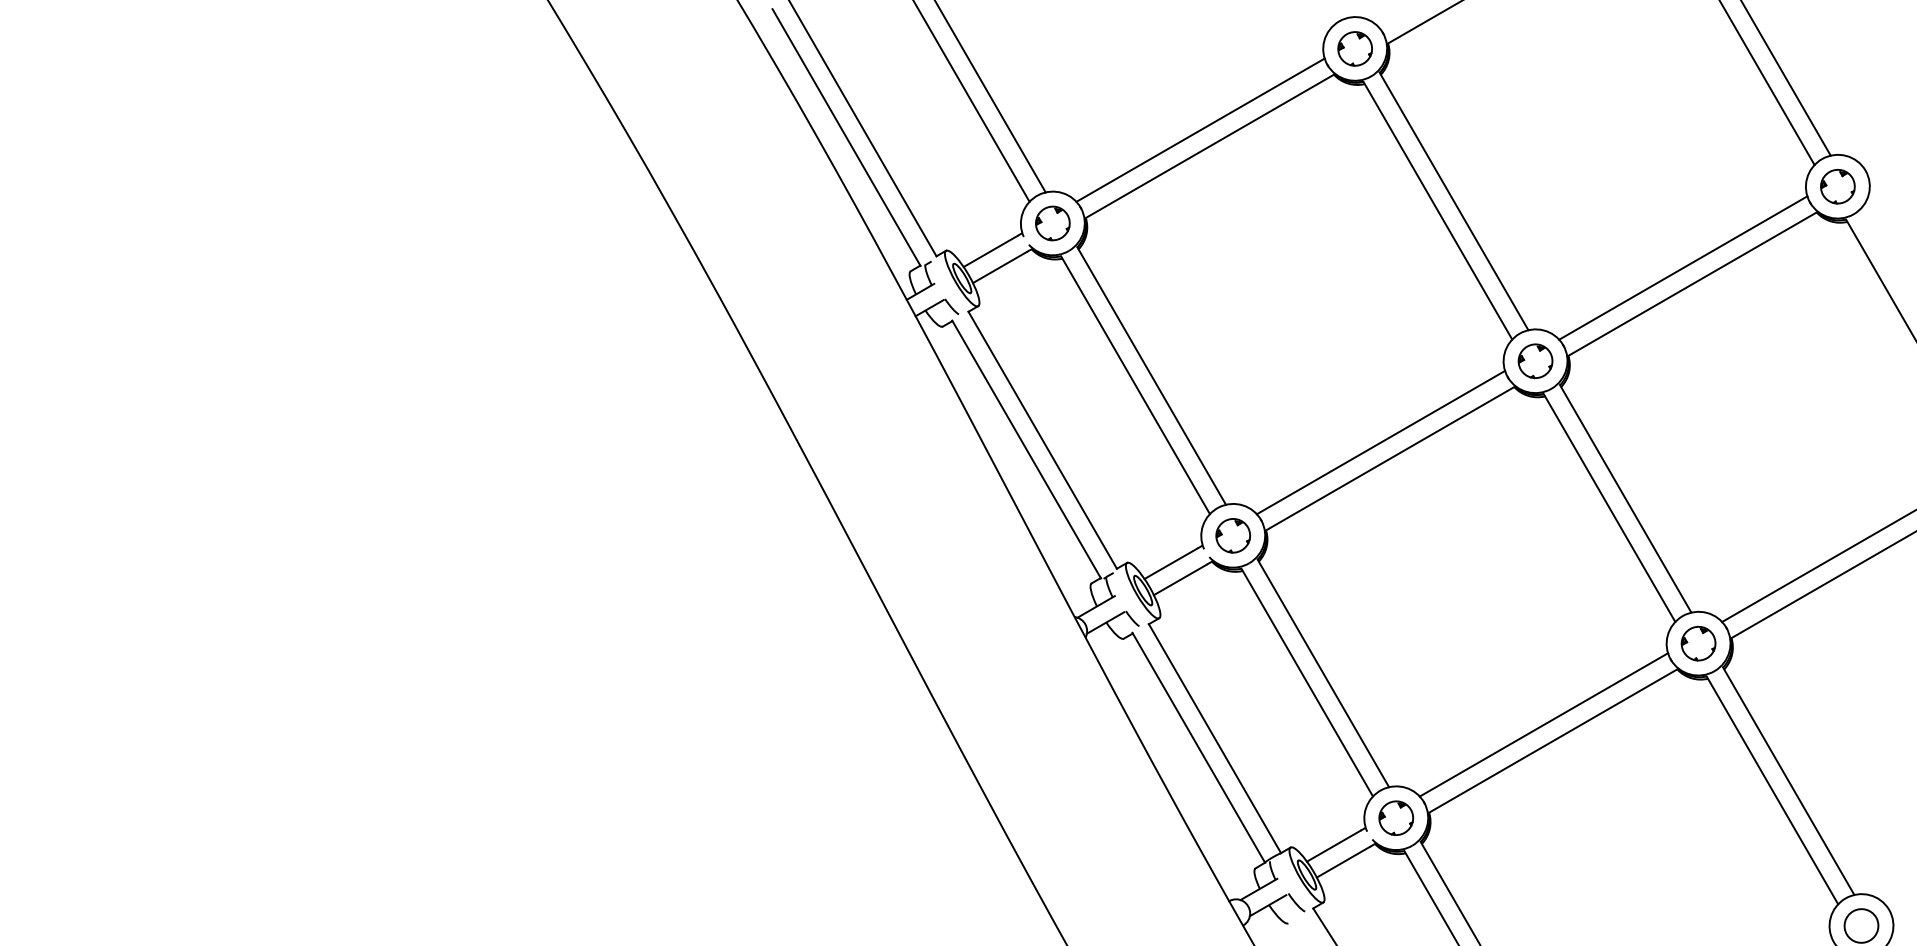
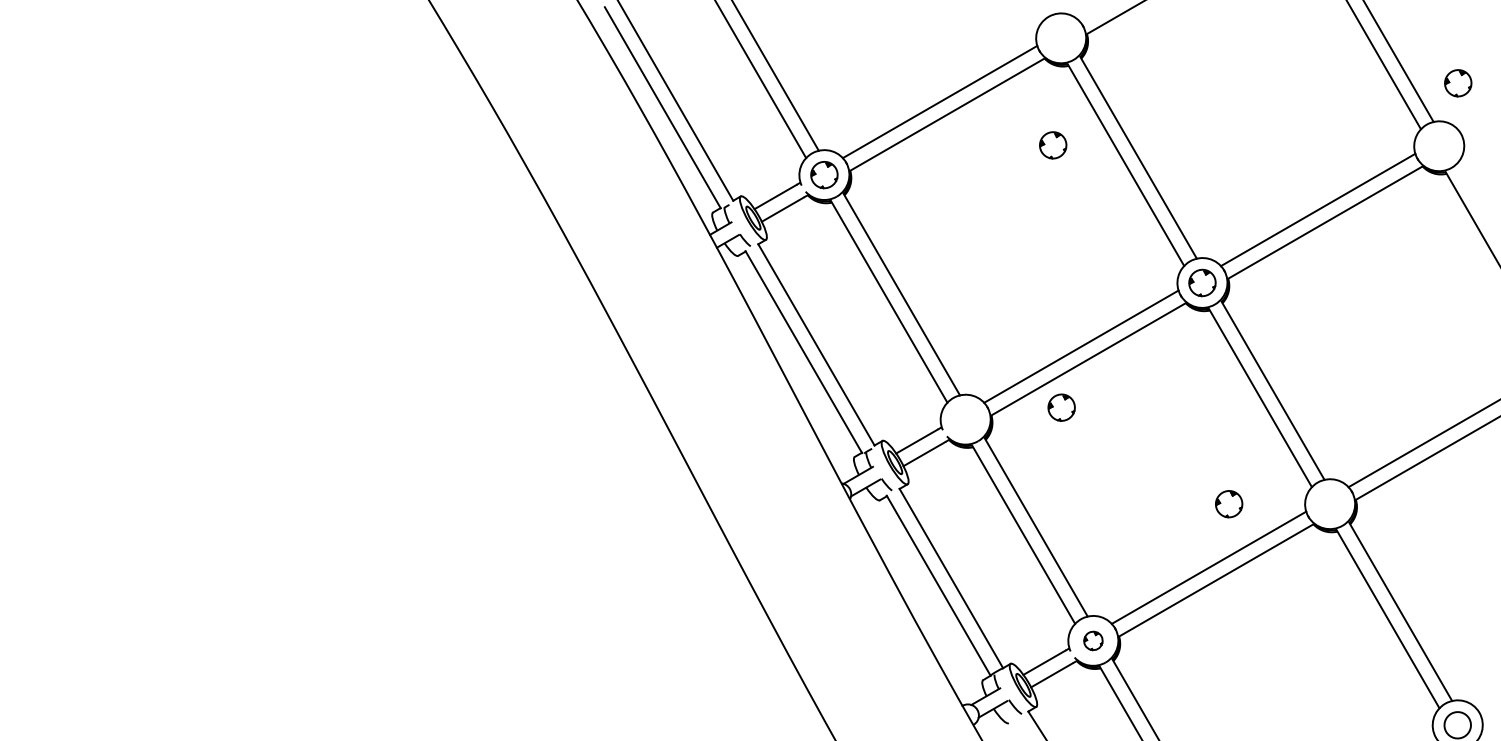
part: (1355, 49) -> (1053, 145), moved
part: (1838, 186) -> (1458, 83), moved
part: (1233, 535) -> (1061, 407), moved
part: (1699, 644) -> (1229, 504), moved
part: (1396, 817) -> (1093, 640), size x0.7

